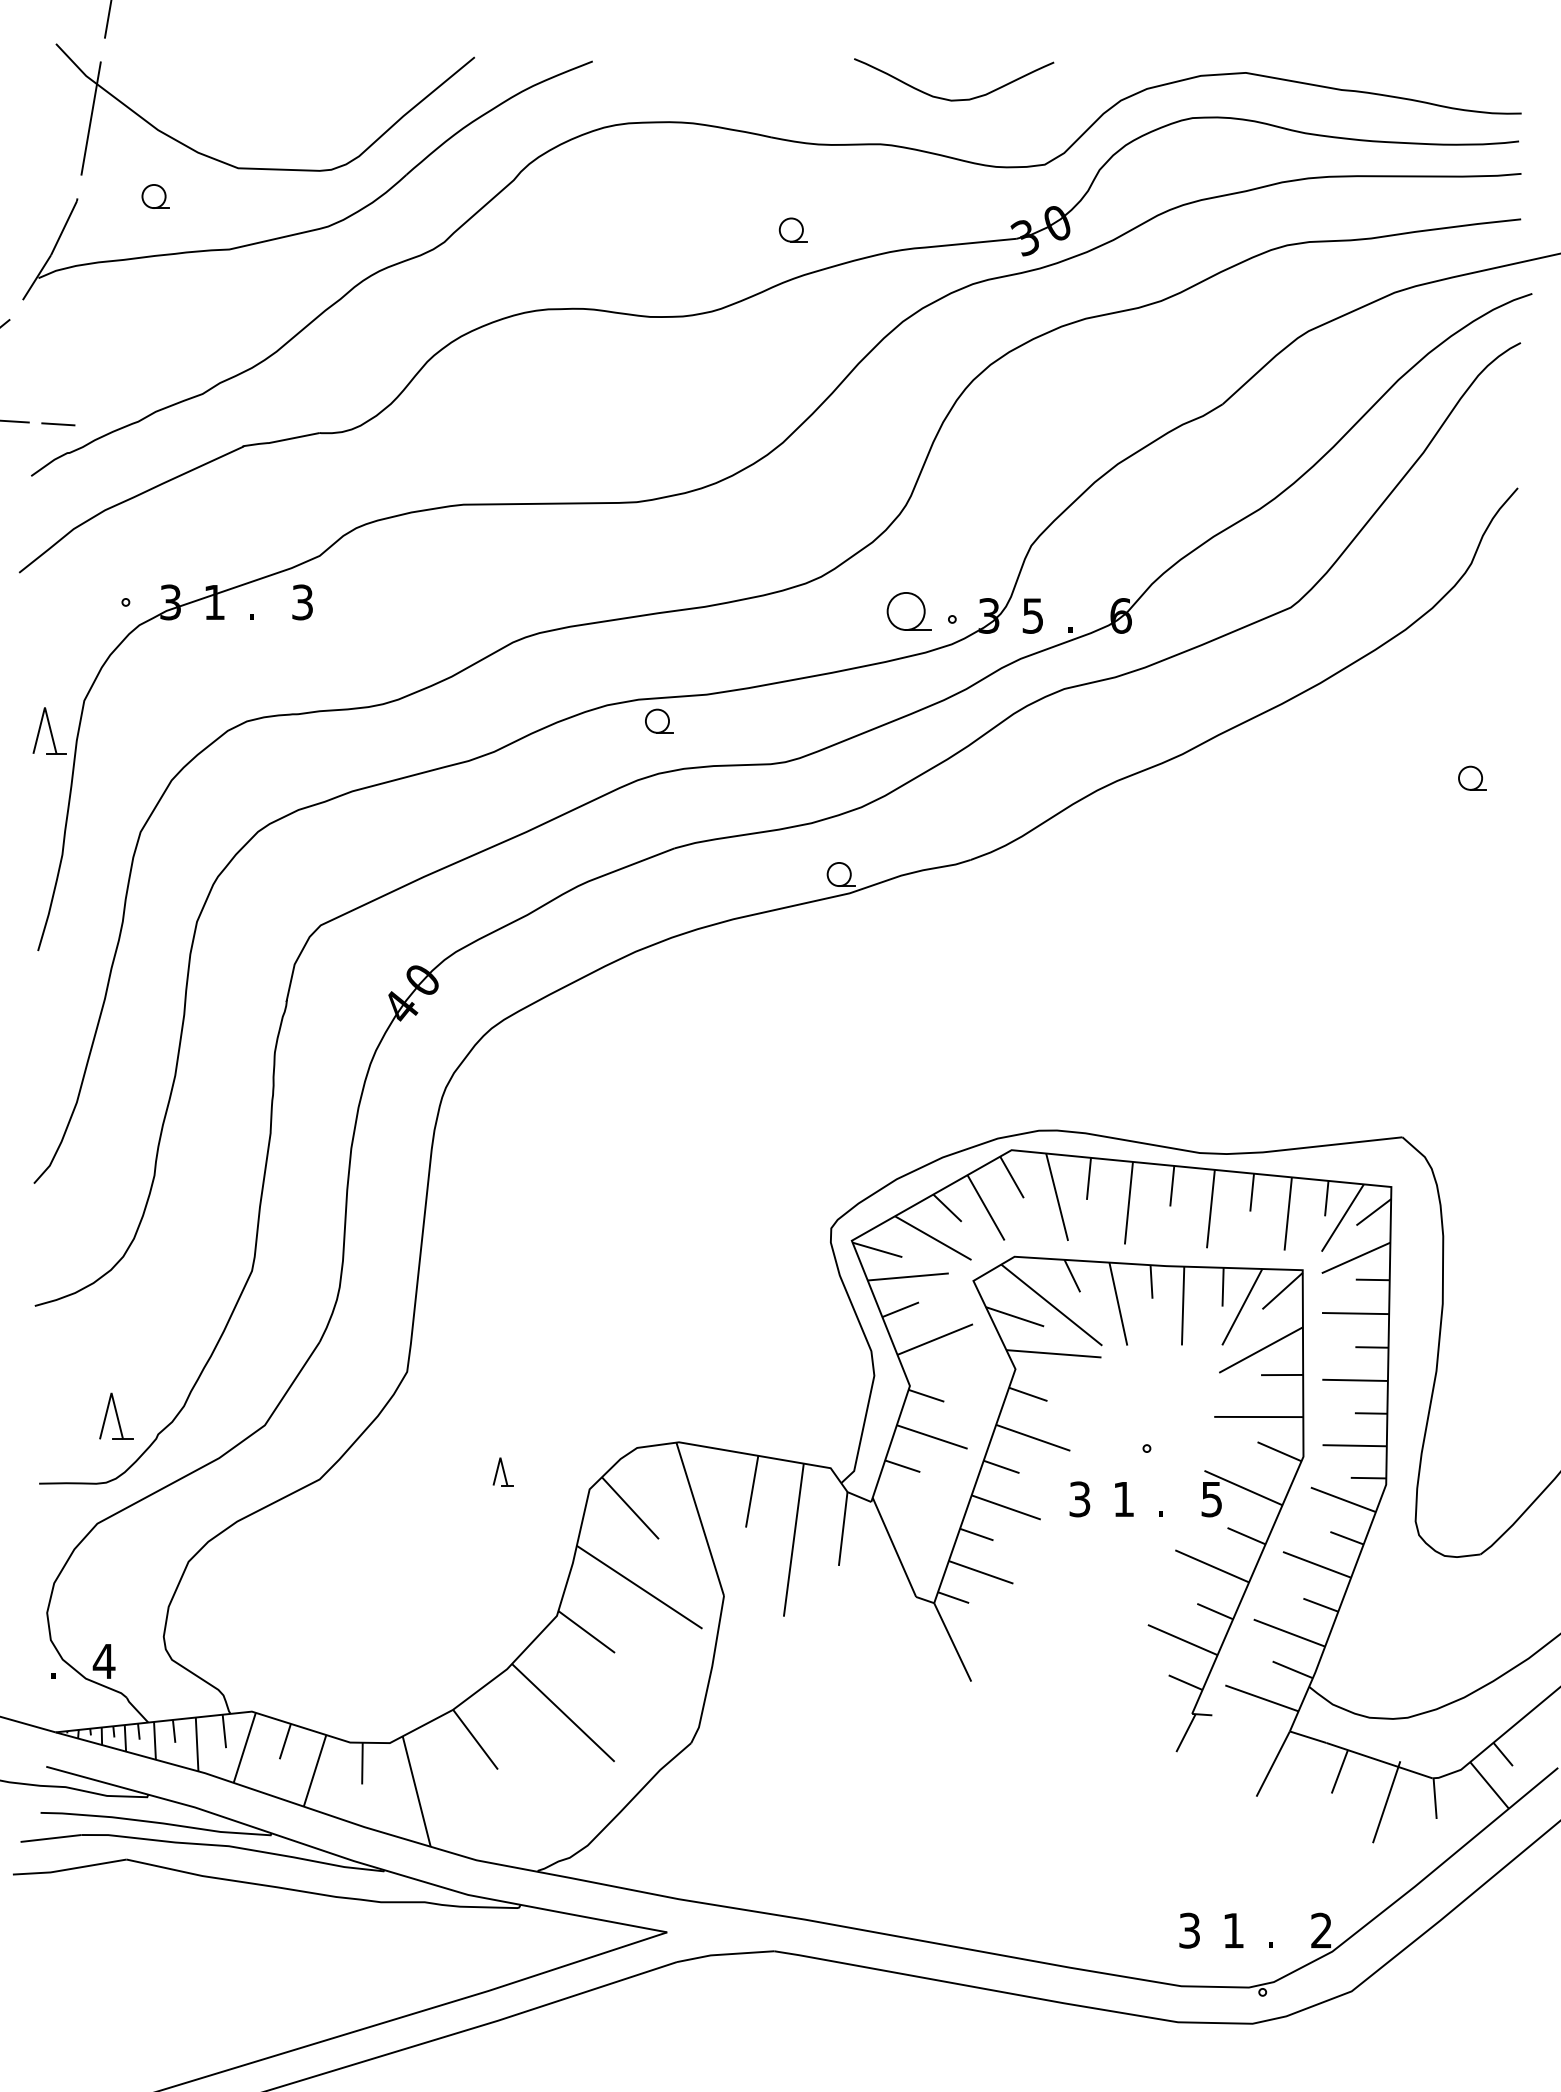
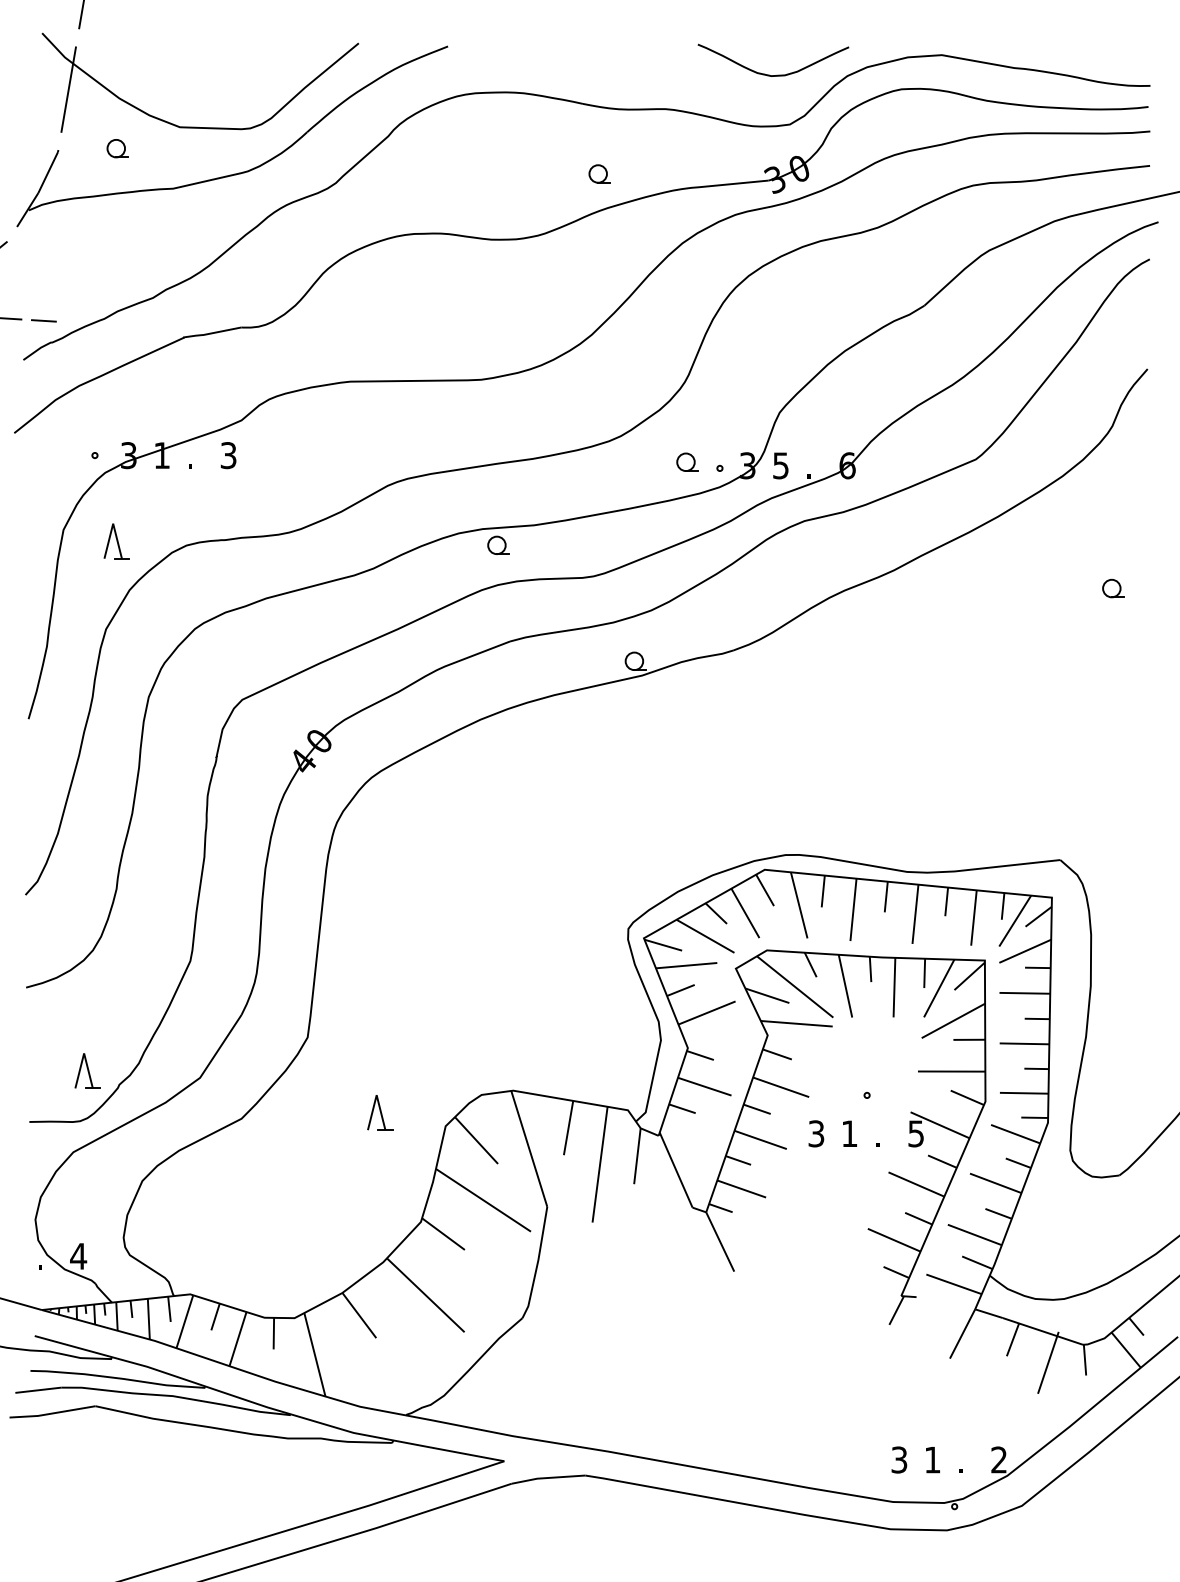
curve: (954, 99) -> (773, 75), moved
part: (909, 610) -> (687, 461), size x0.62
part: (49, 730) -> (116, 541), moved
part: (503, 1471) -> (380, 1112), size x1.67

